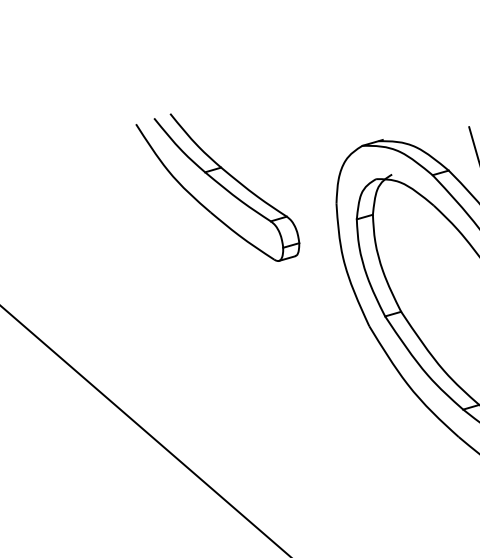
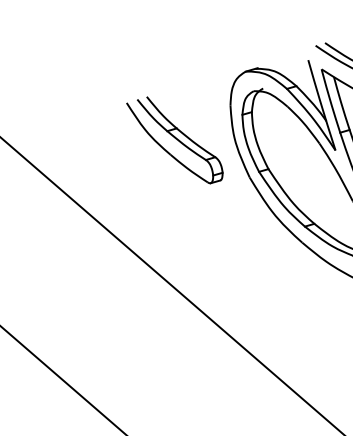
part: (217, 188) -> (174, 140), moved

